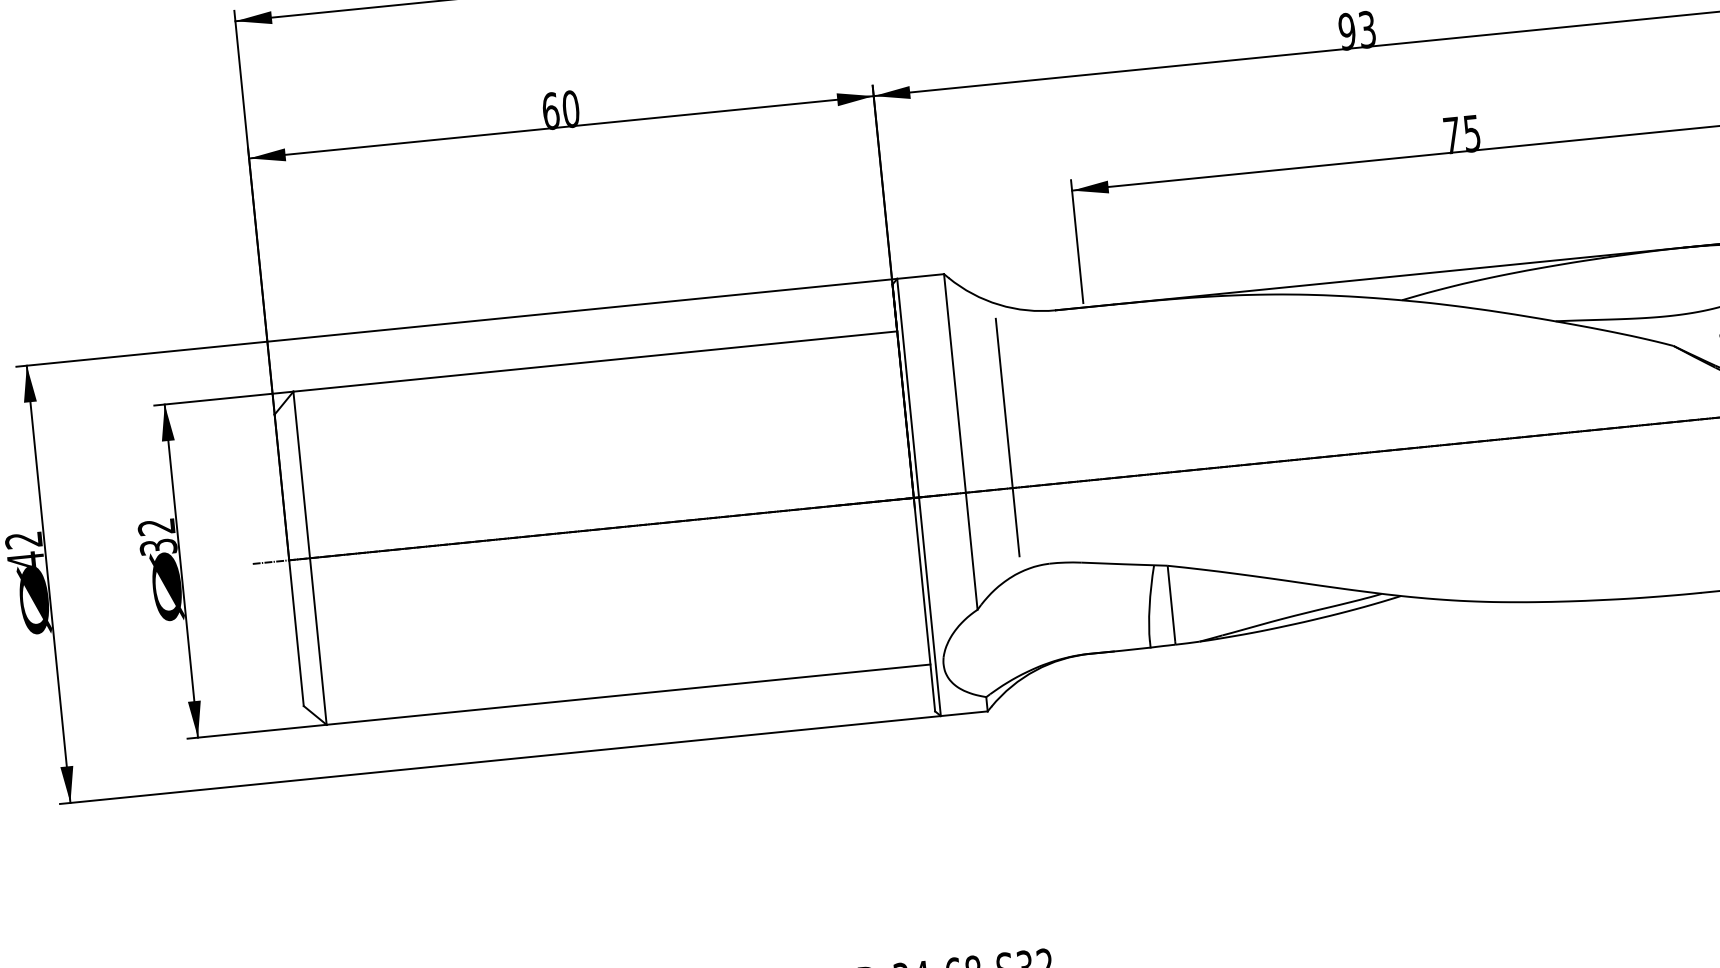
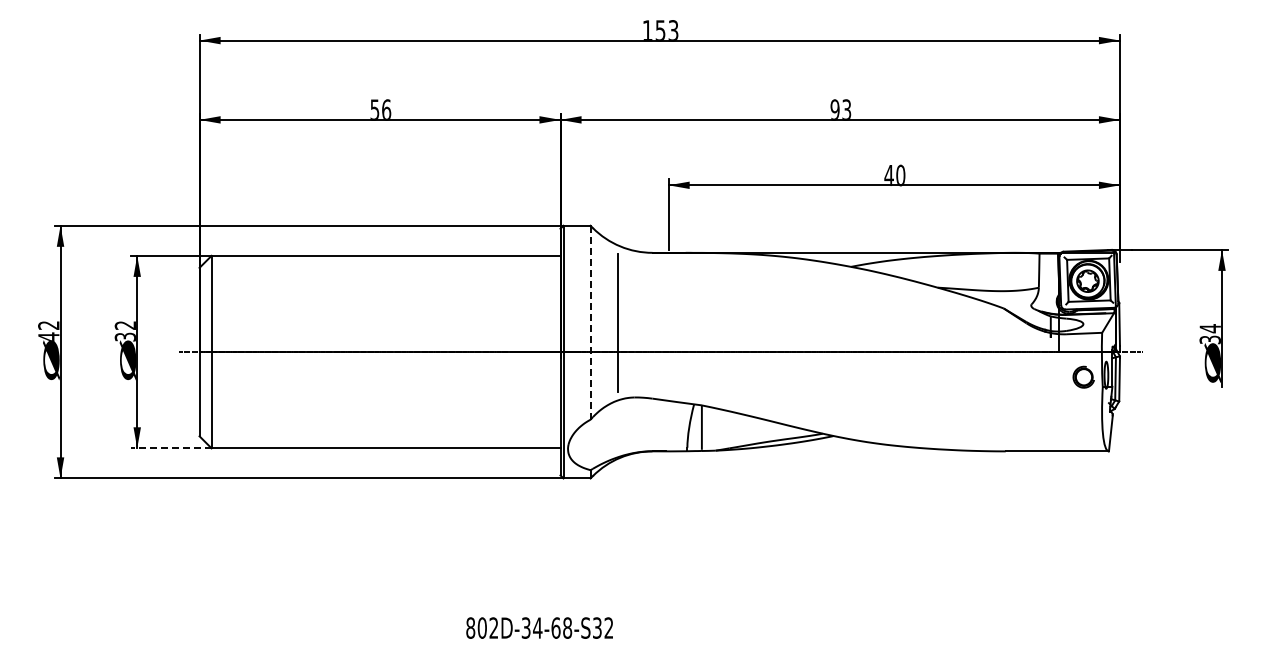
text: (560, 107) -> (380, 108), 60 -> 56
text: (1461, 134) -> (894, 175), 75 -> 40
line: (960, 441) -> (590, 322), solid -> dashed
line: (255, 732) -> (170, 448), solid -> dashed

